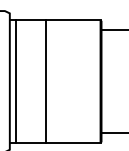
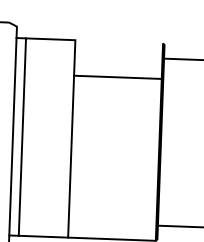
line: (73, 20) -> (118, 77), moved

